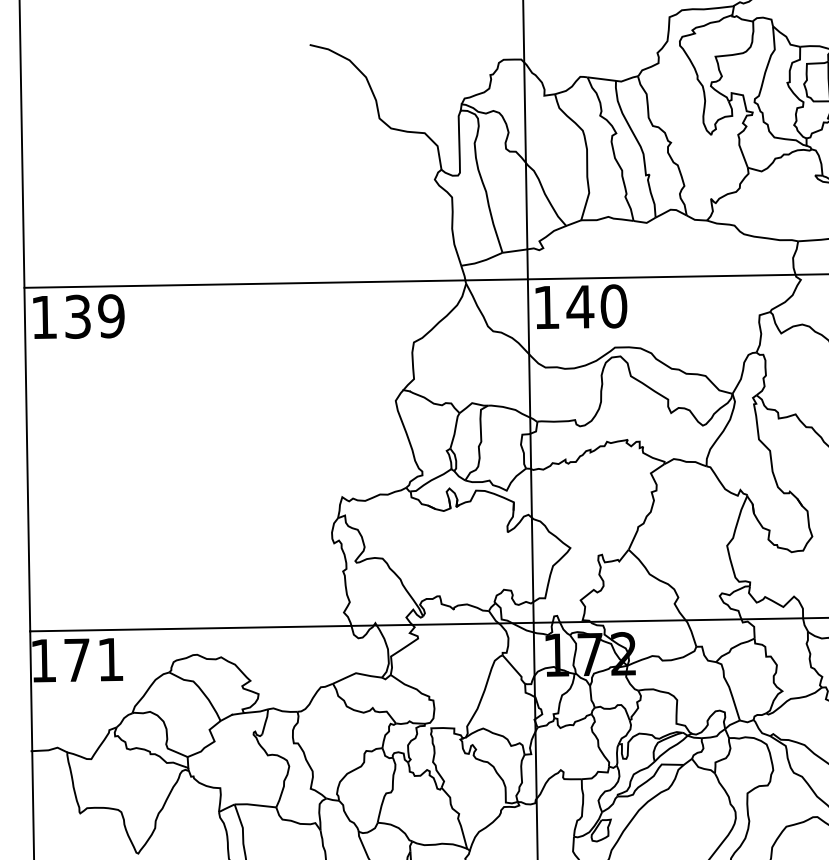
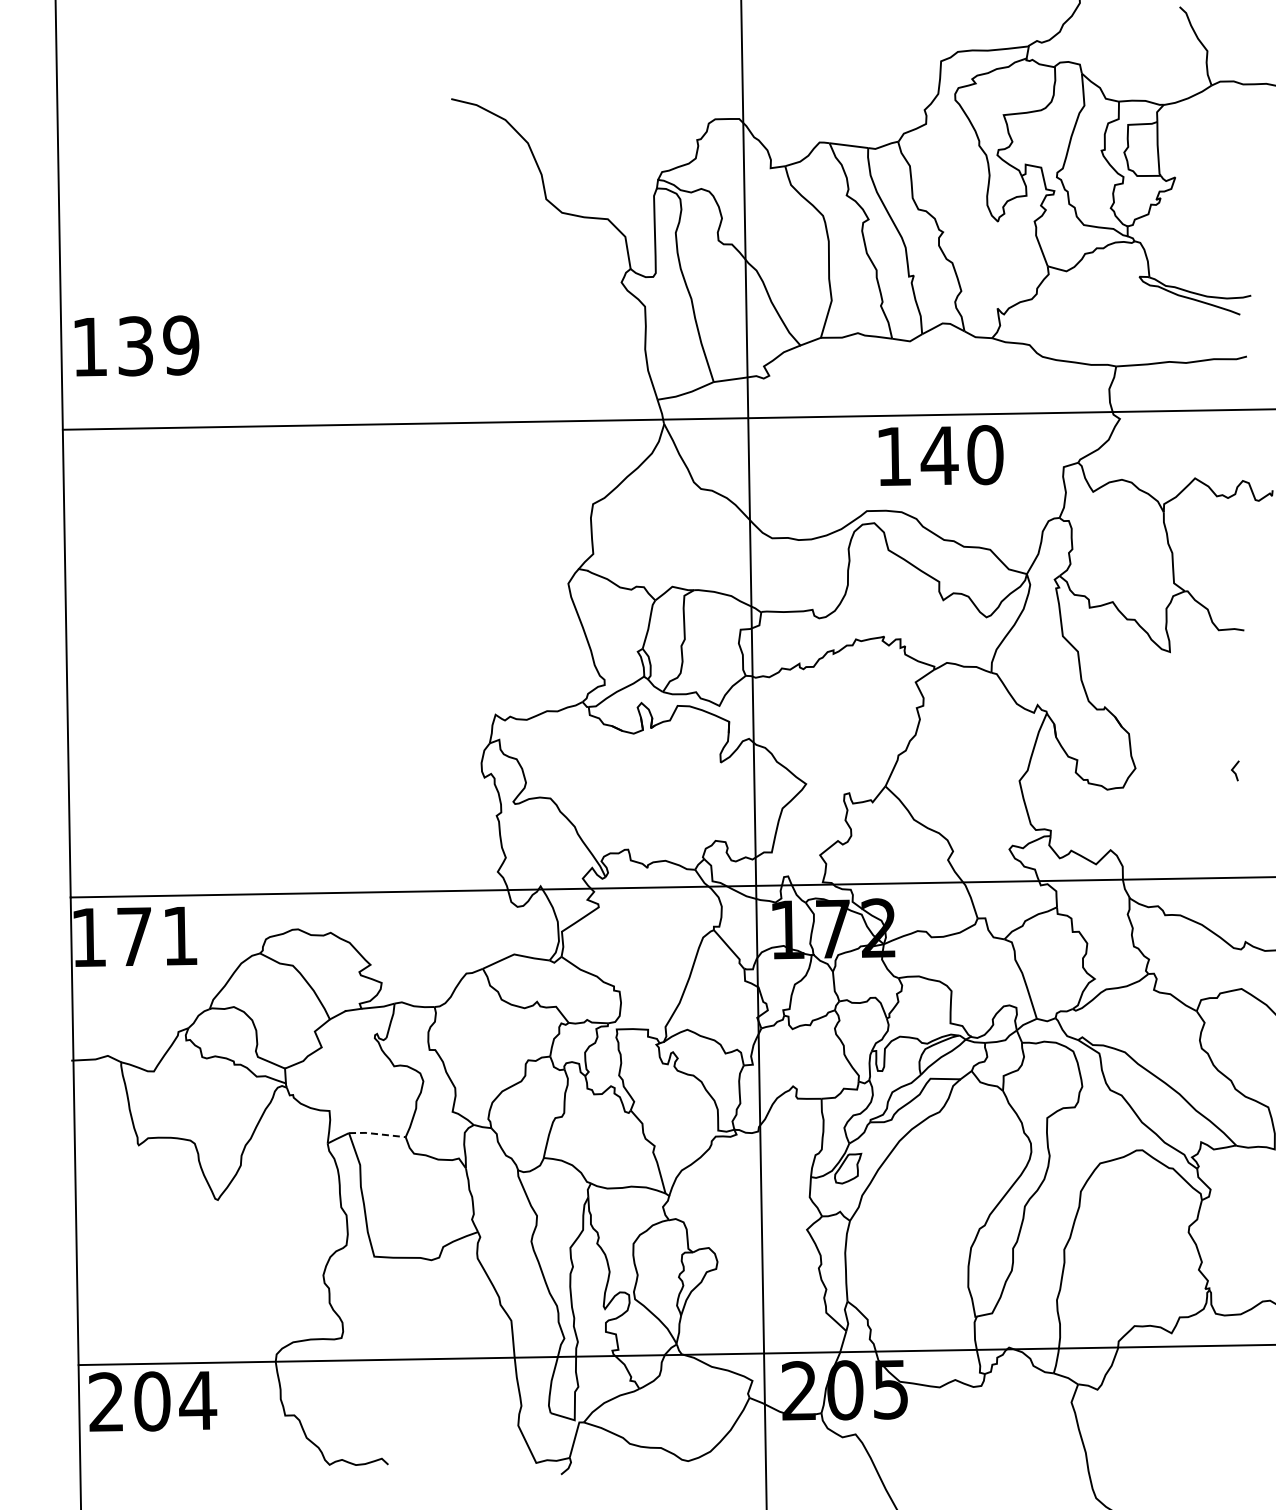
text: (580, 306) -> (940, 455), moved
text: (78, 316) -> (136, 345), moved
line: (255, 805) -> (377, 1134), solid -> dashed

